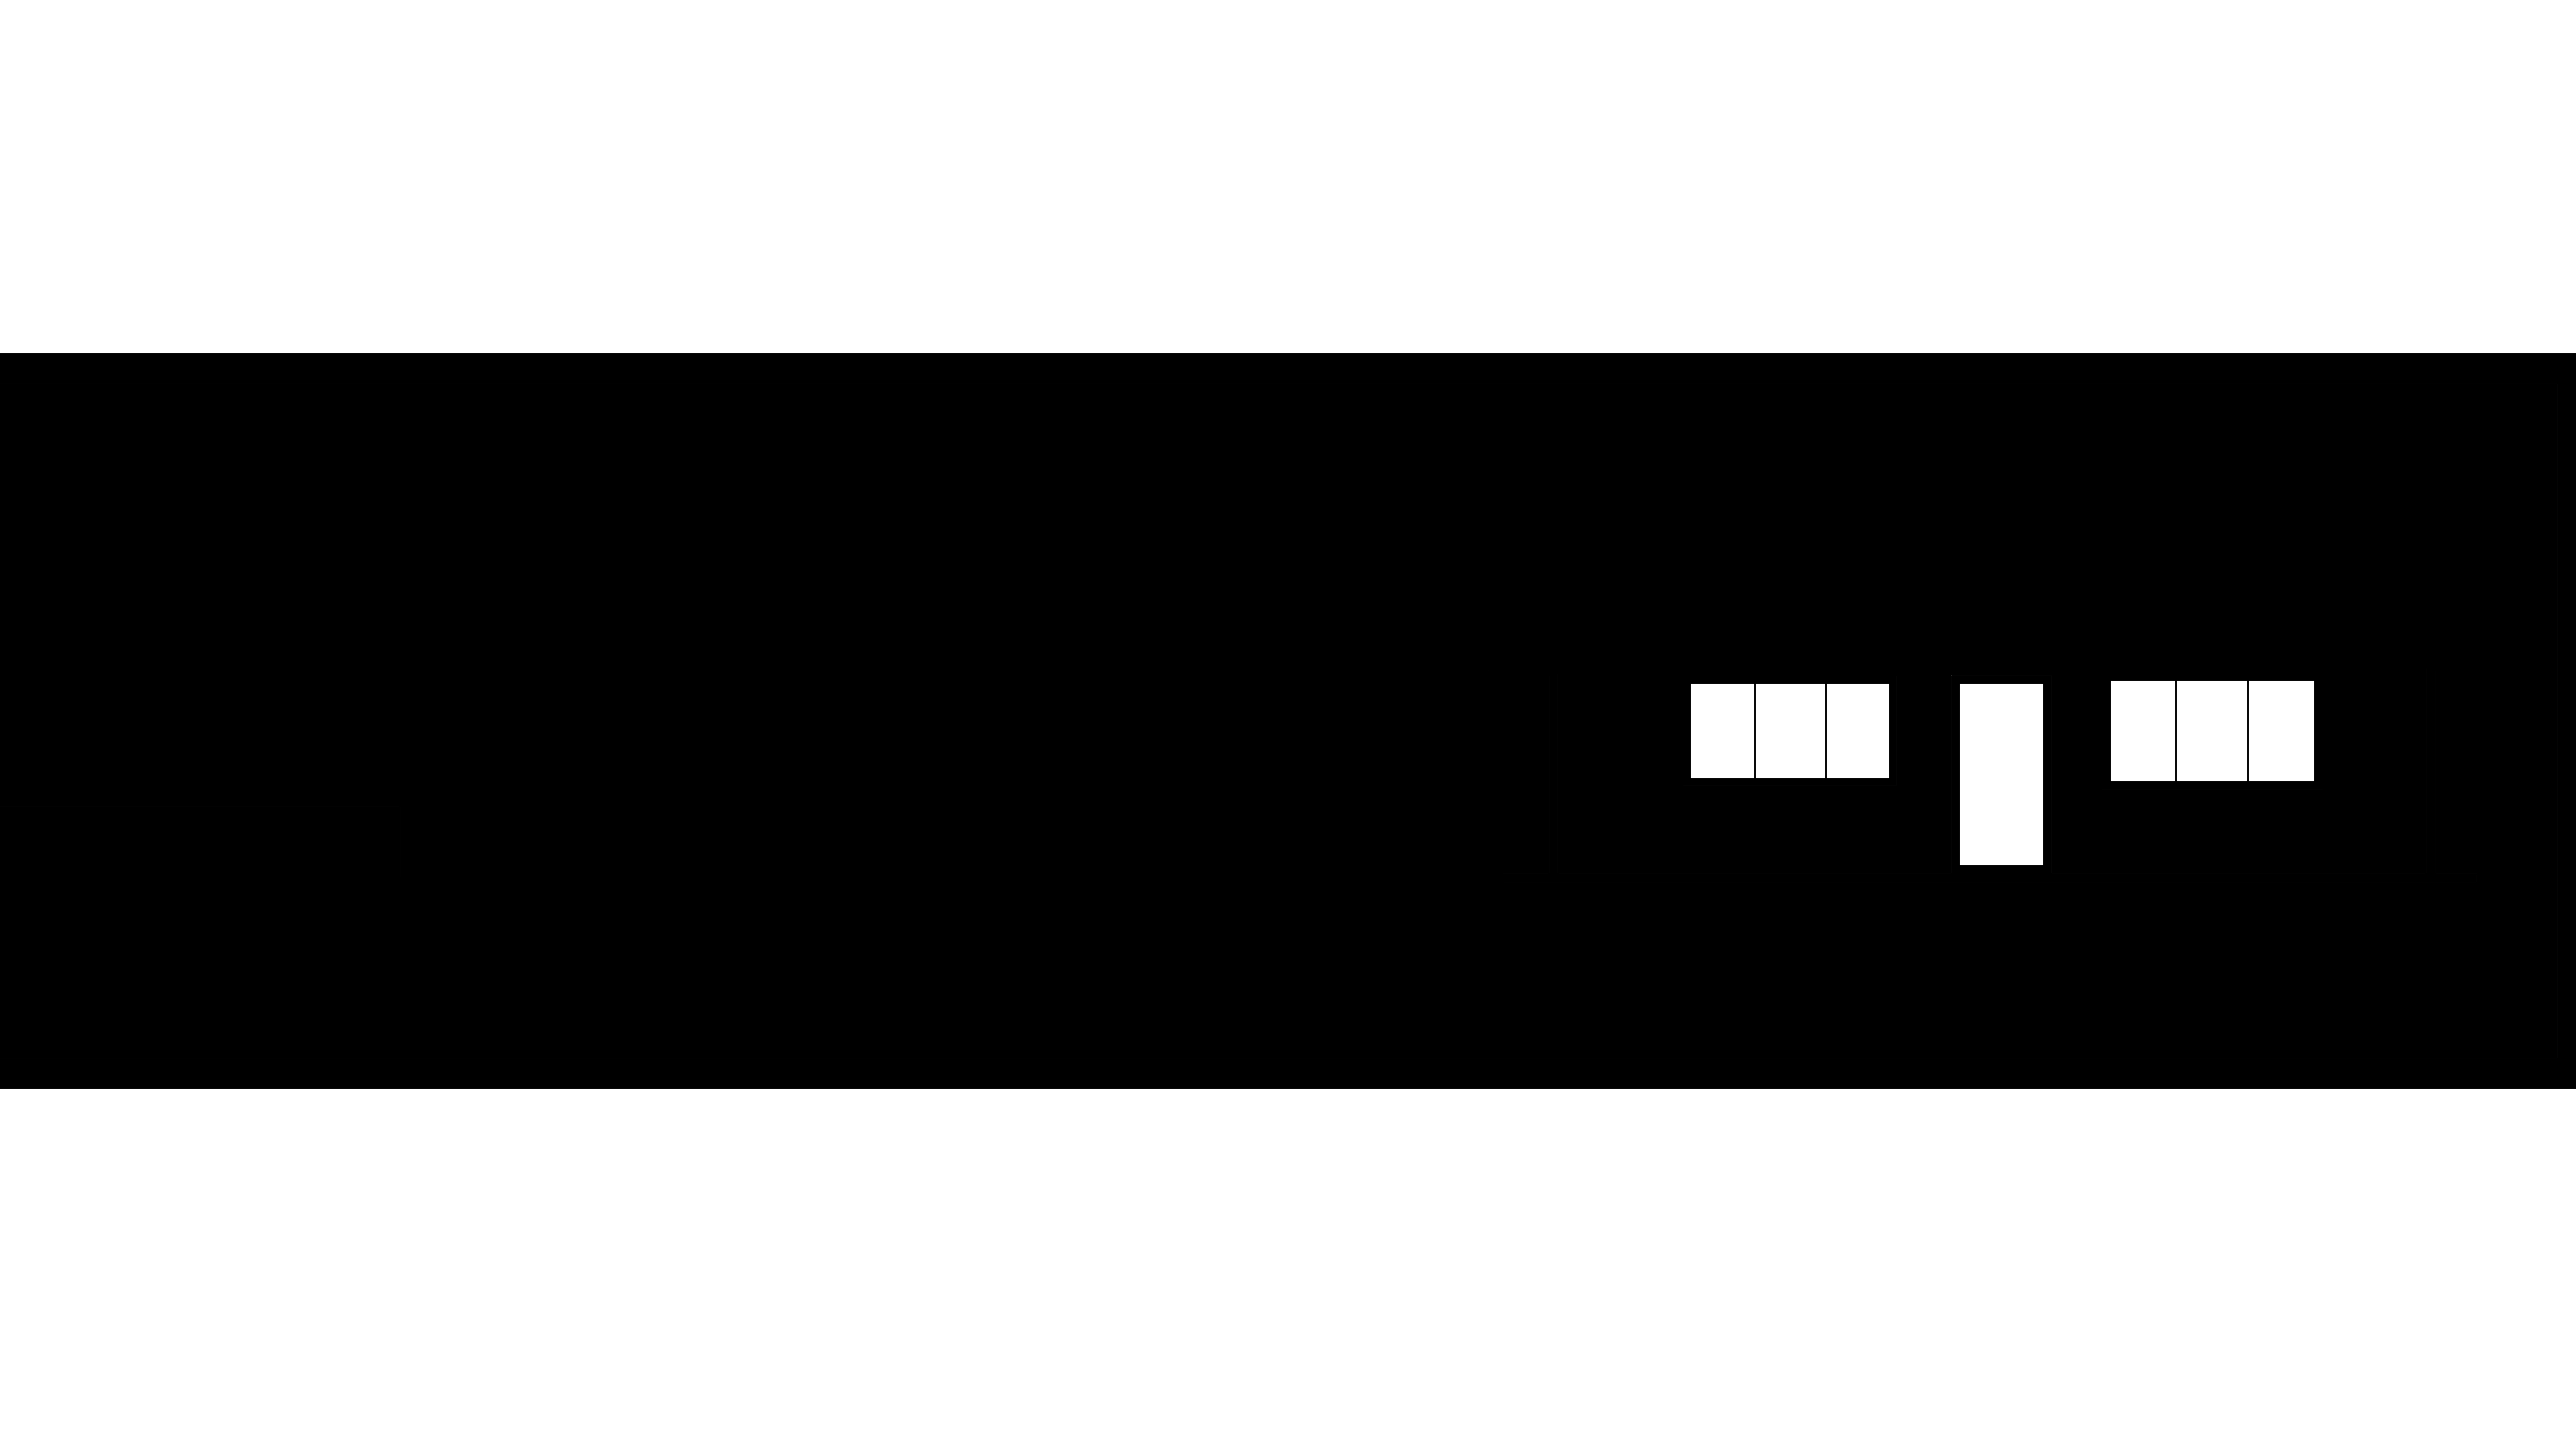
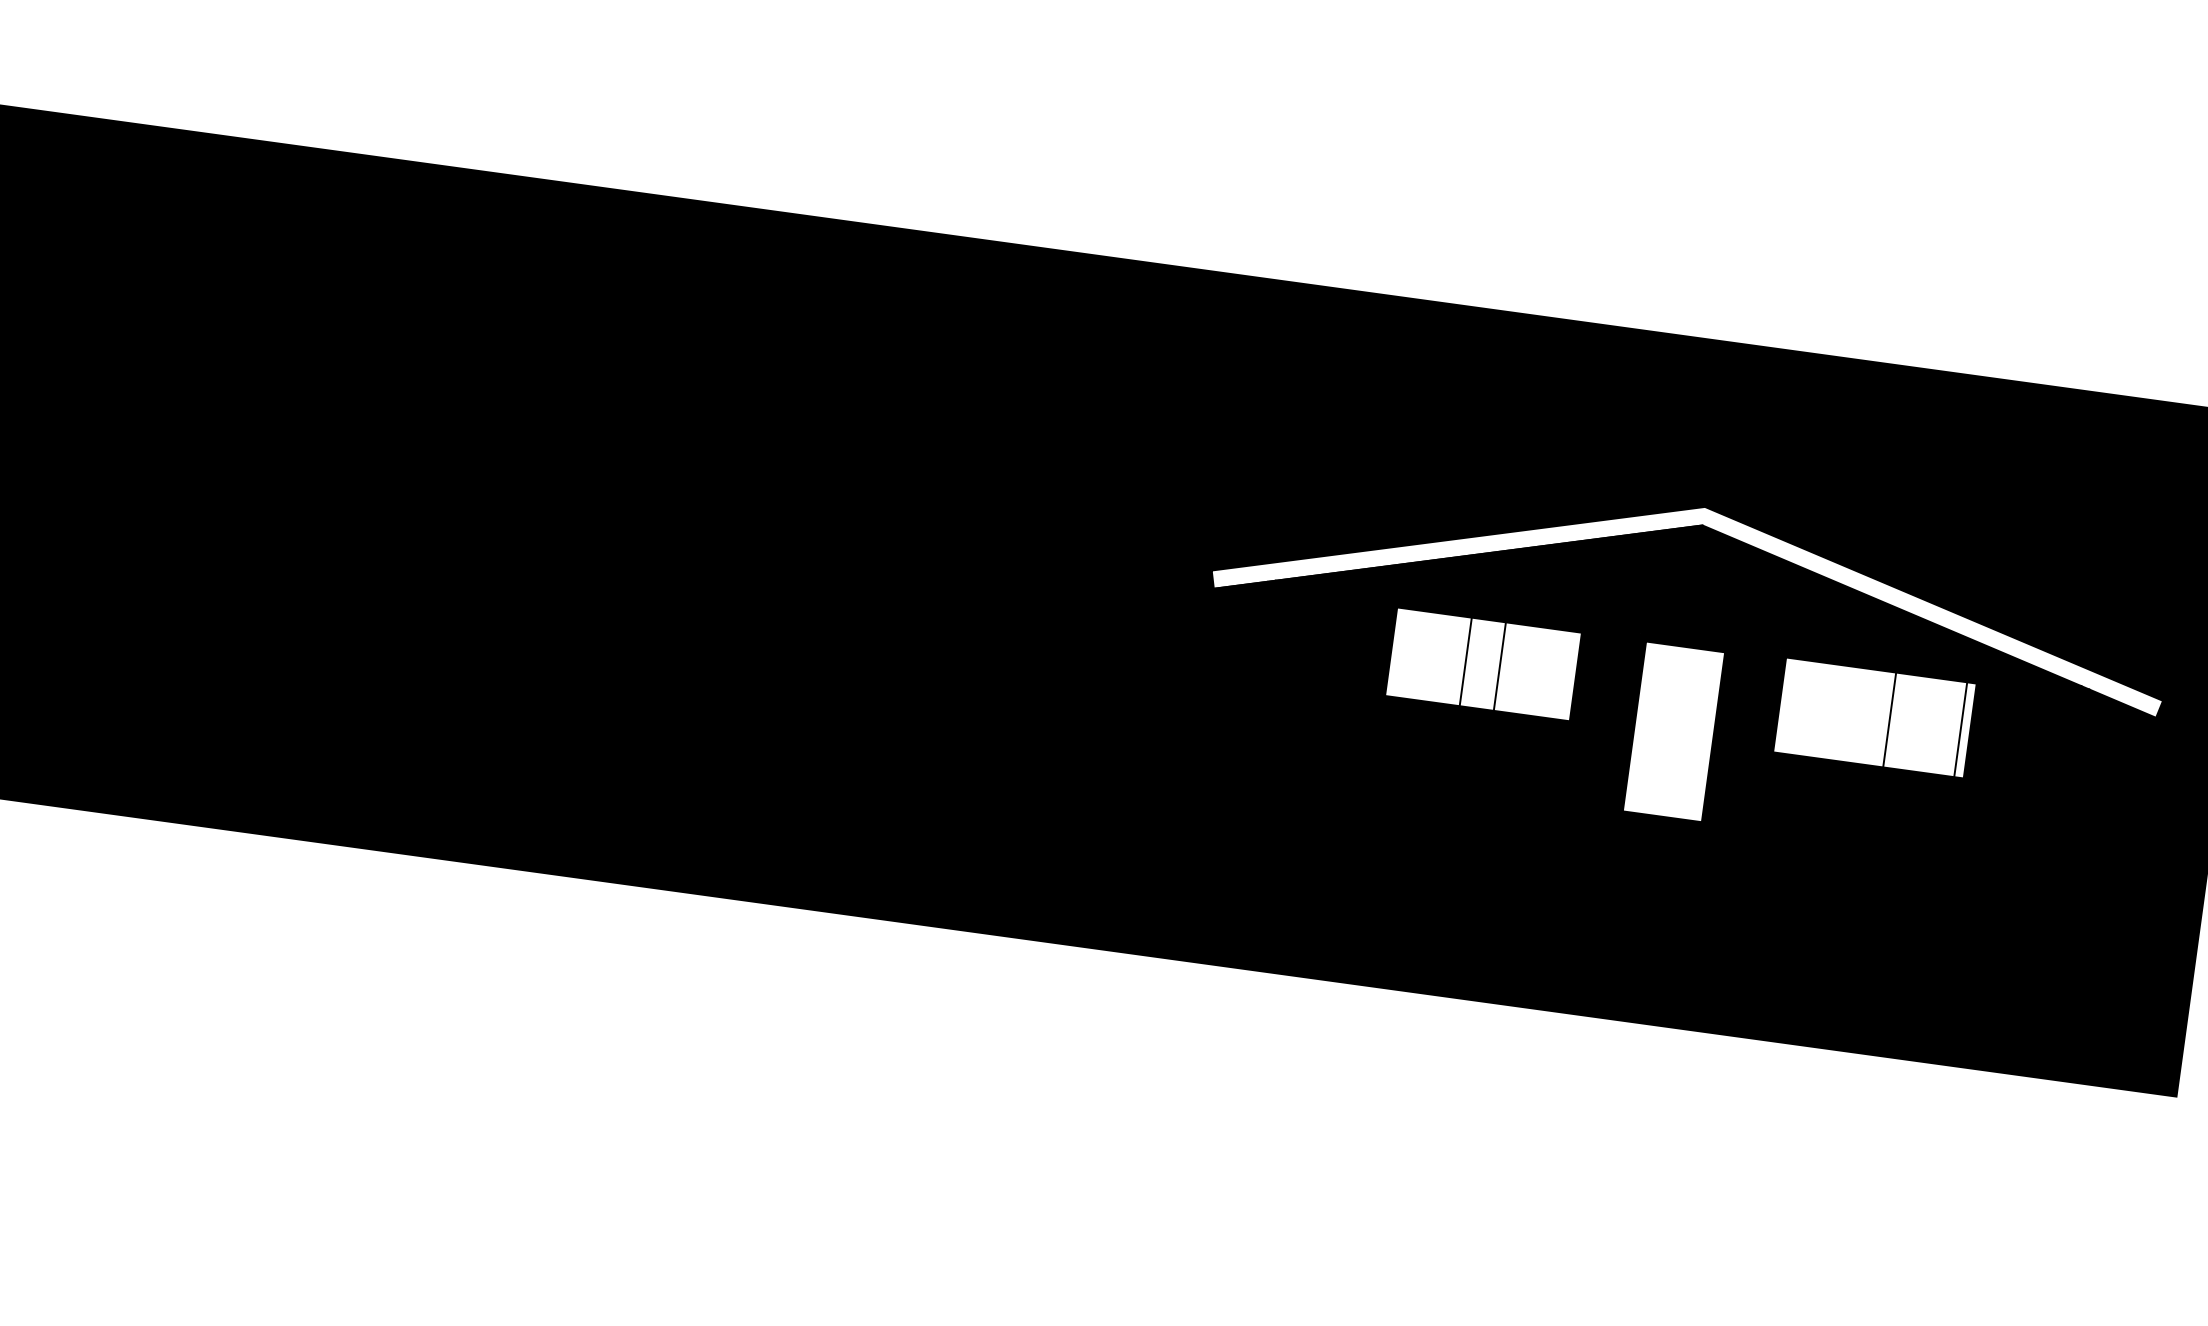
fill: (2001, 610) -> (1694, 579), removed
line: (1754, 730) -> (1499, 666), moved
line: (1825, 730) -> (1465, 661), moved
line: (2176, 730) -> (1889, 719), moved
line: (2247, 730) -> (1960, 729), moved

